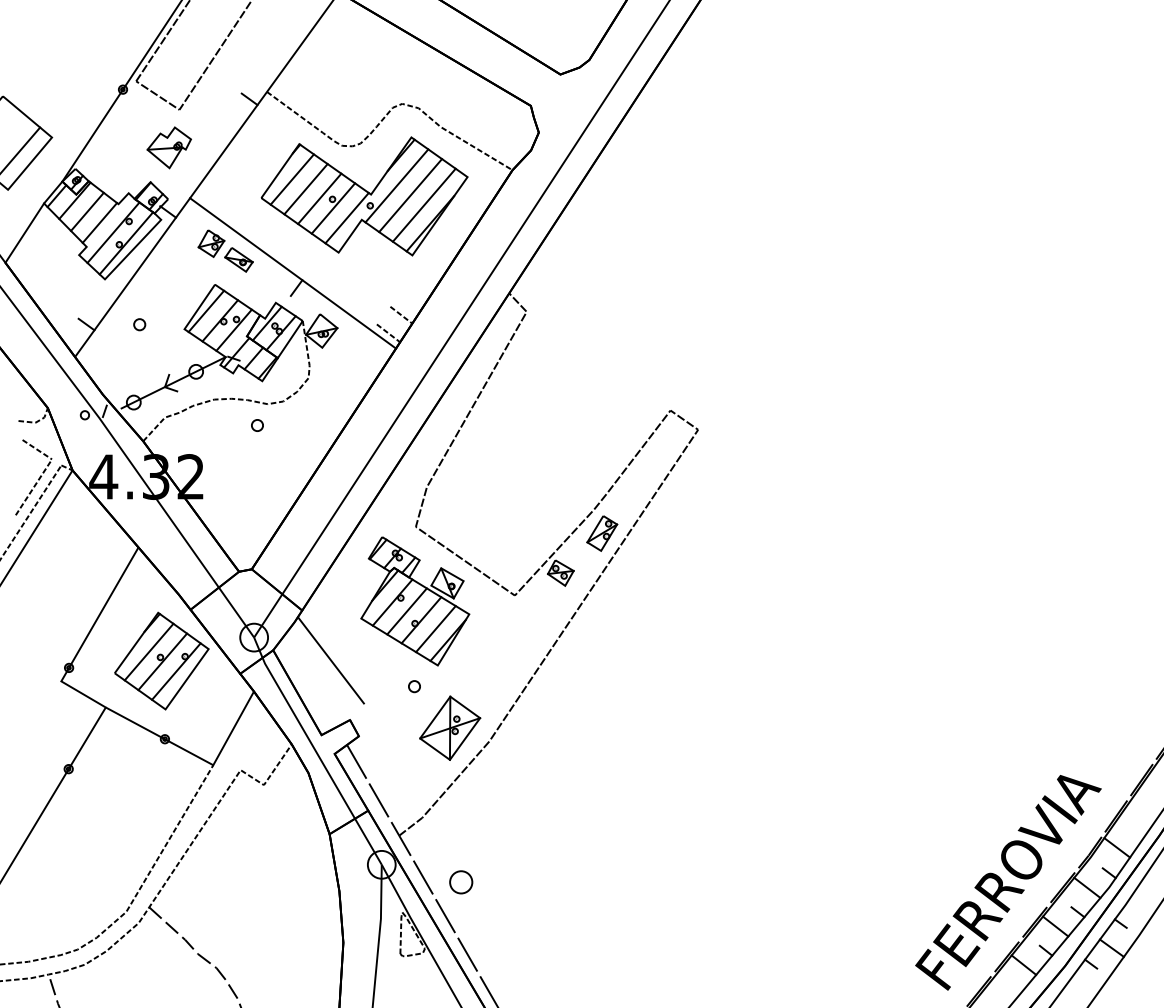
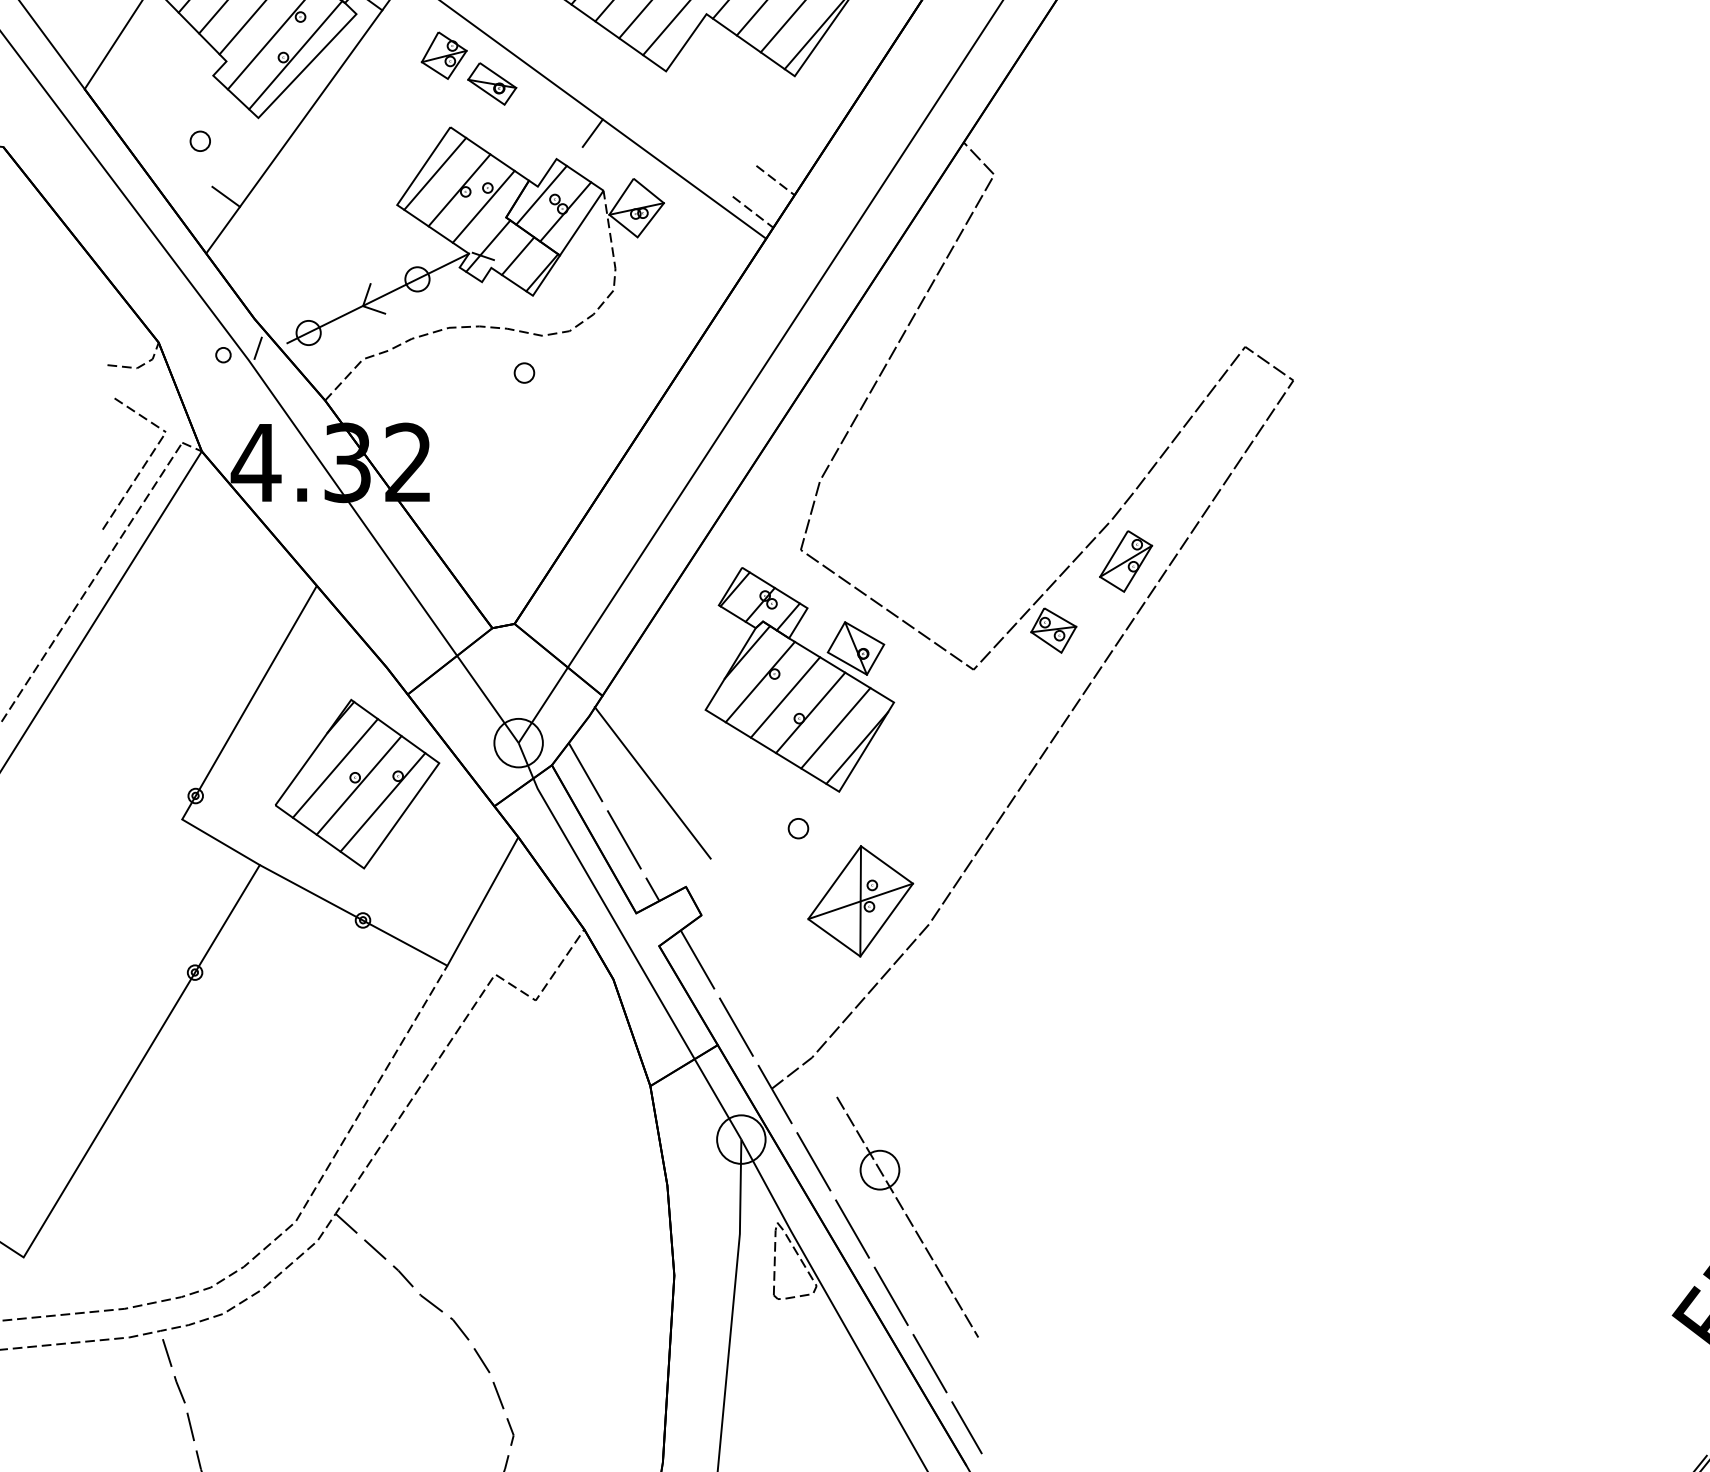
part: (139, 324) -> (199, 140), moved
line: (308, 682) -> (613, 821), added
line: (476, 909) -> (906, 1217), added

